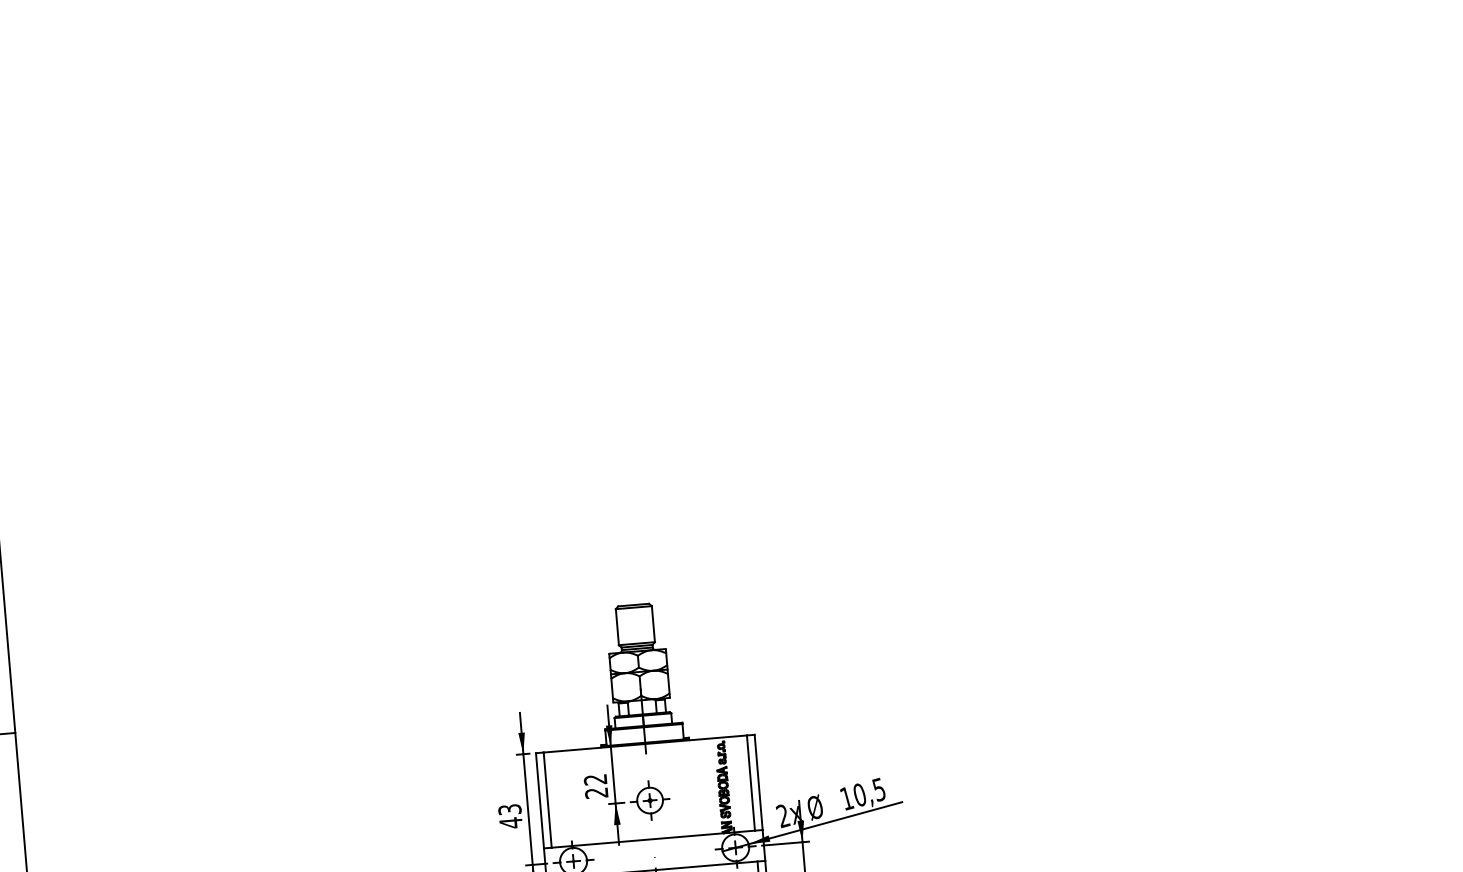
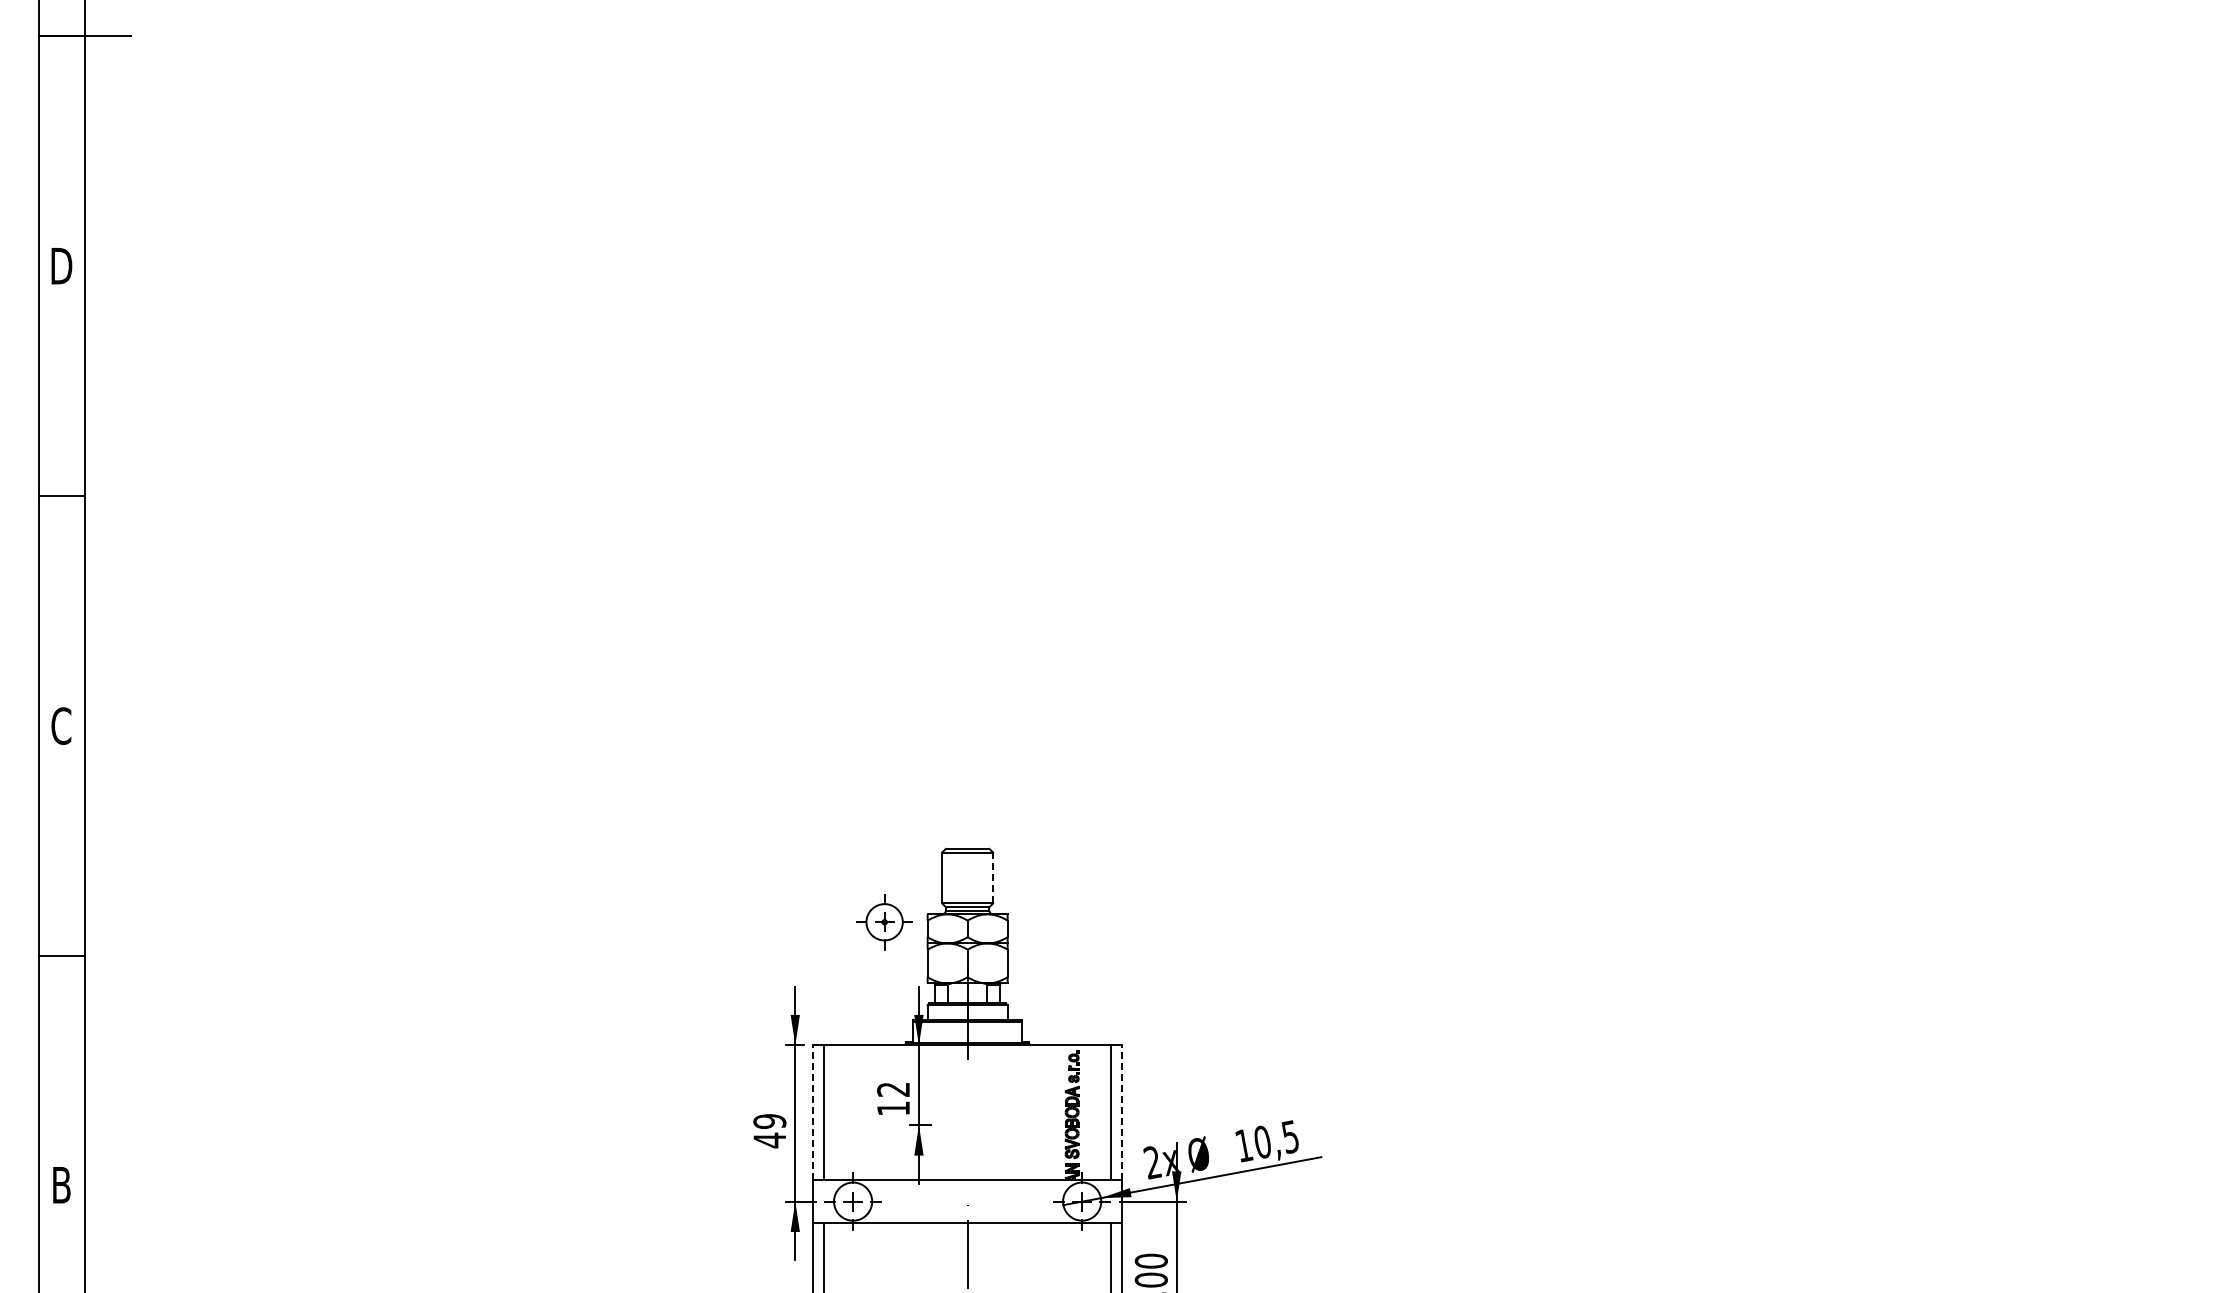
line: (653, 623) -> (993, 877), solid -> dashed
line: (758, 782) -> (1122, 1112), solid -> dashed
text: (596, 793) -> (893, 1108), 22 -> 12
line: (540, 800) -> (813, 1112), solid -> dashed
part: (649, 800) -> (884, 922), moved
text: (509, 809) -> (769, 1121), 43 -> 49

